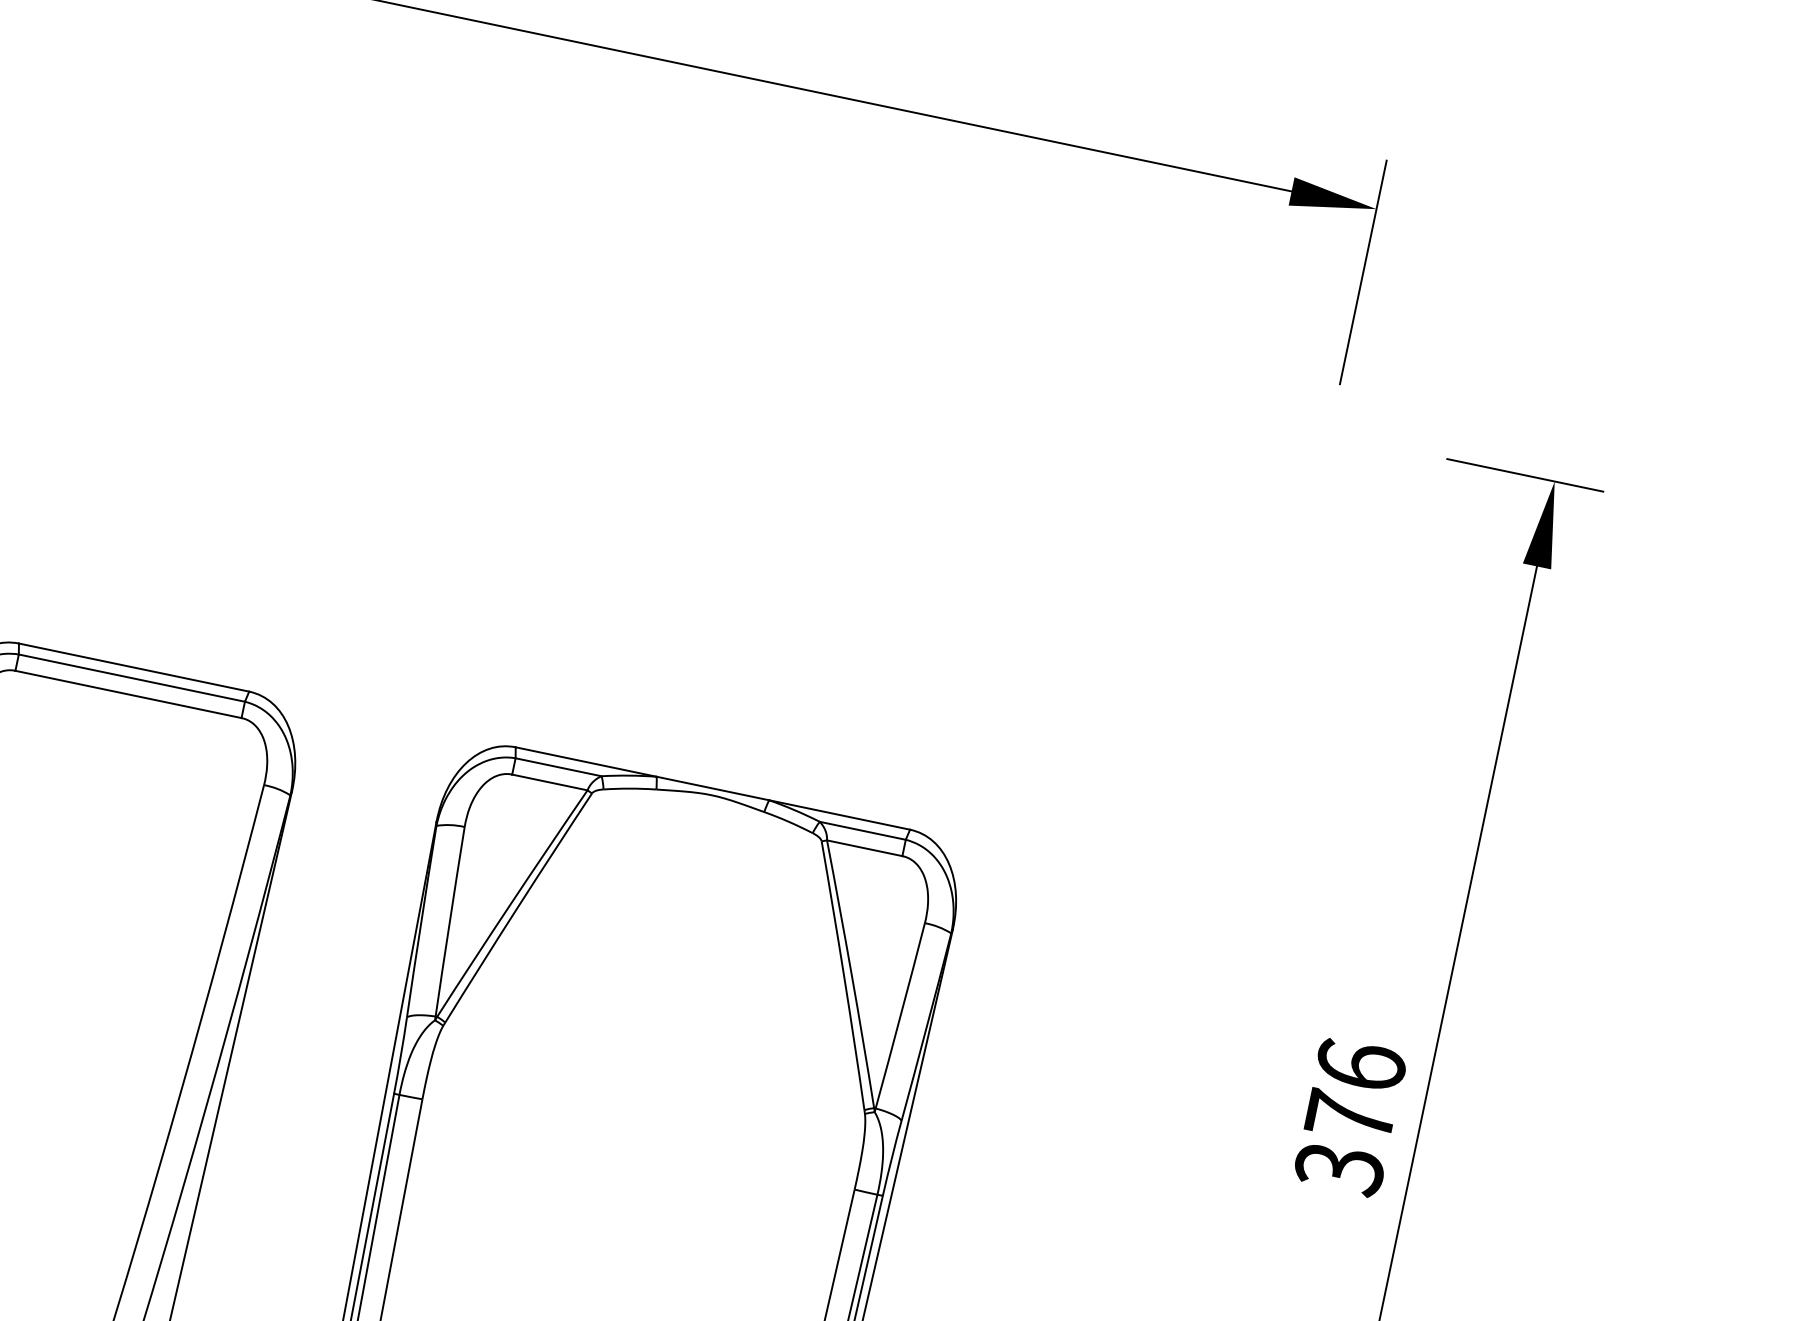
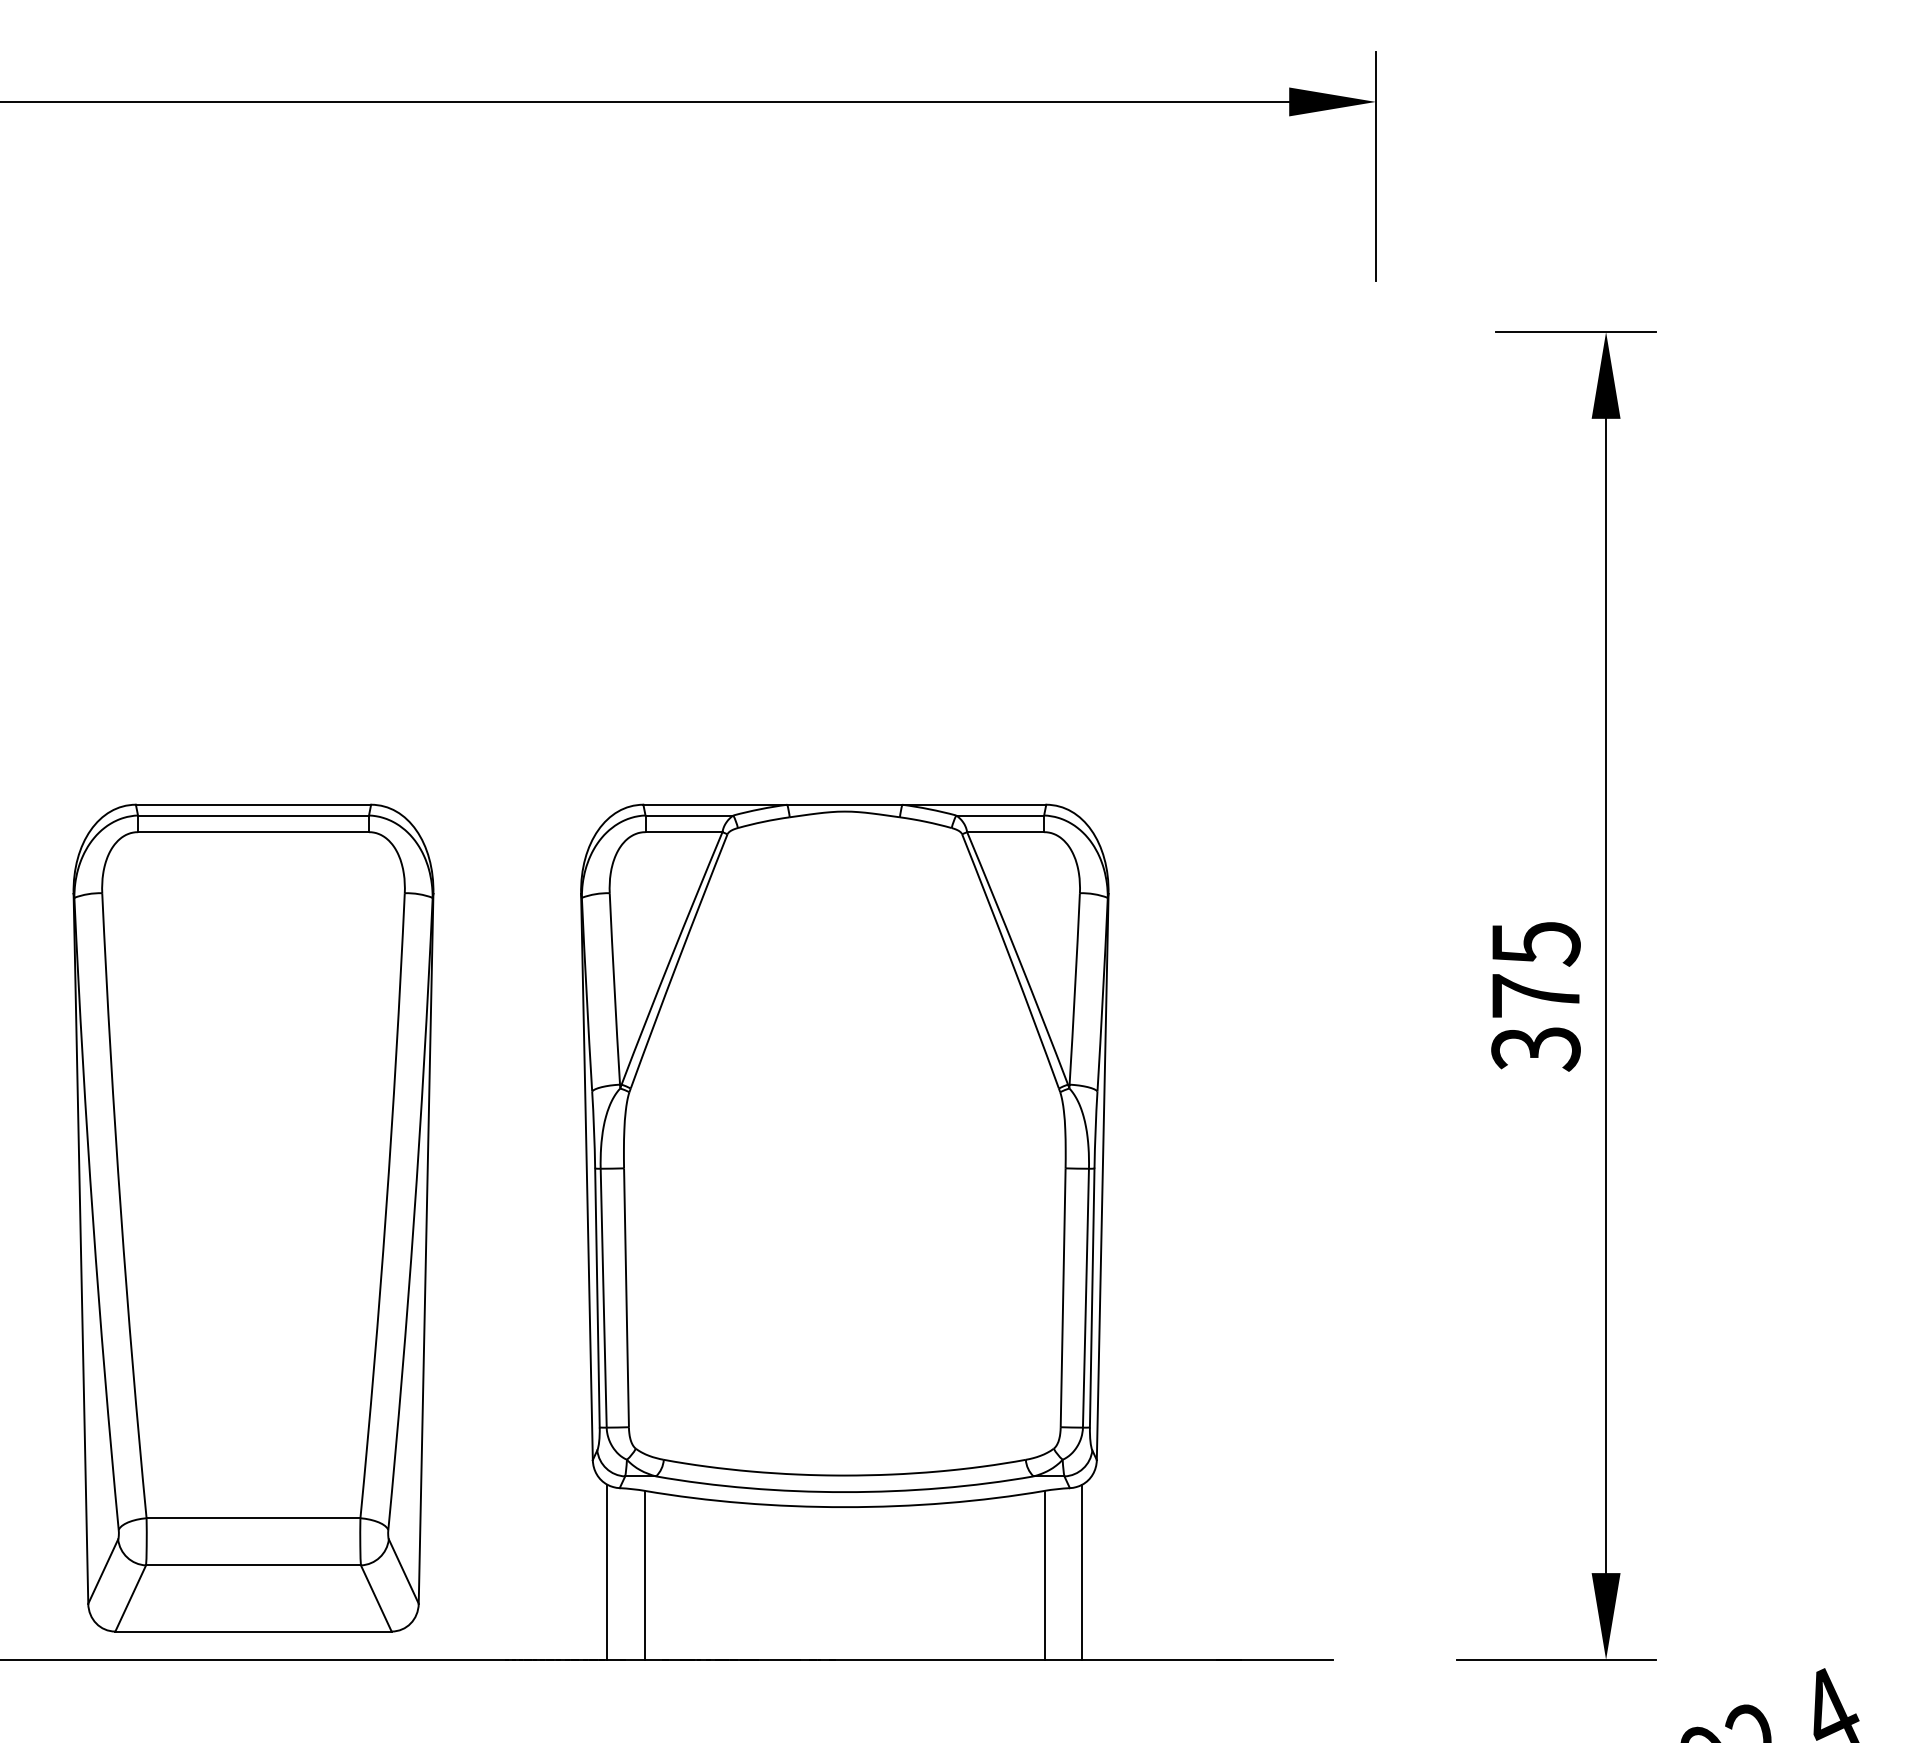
text: (1360, 1065) -> (1535, 943), 376 -> 375

